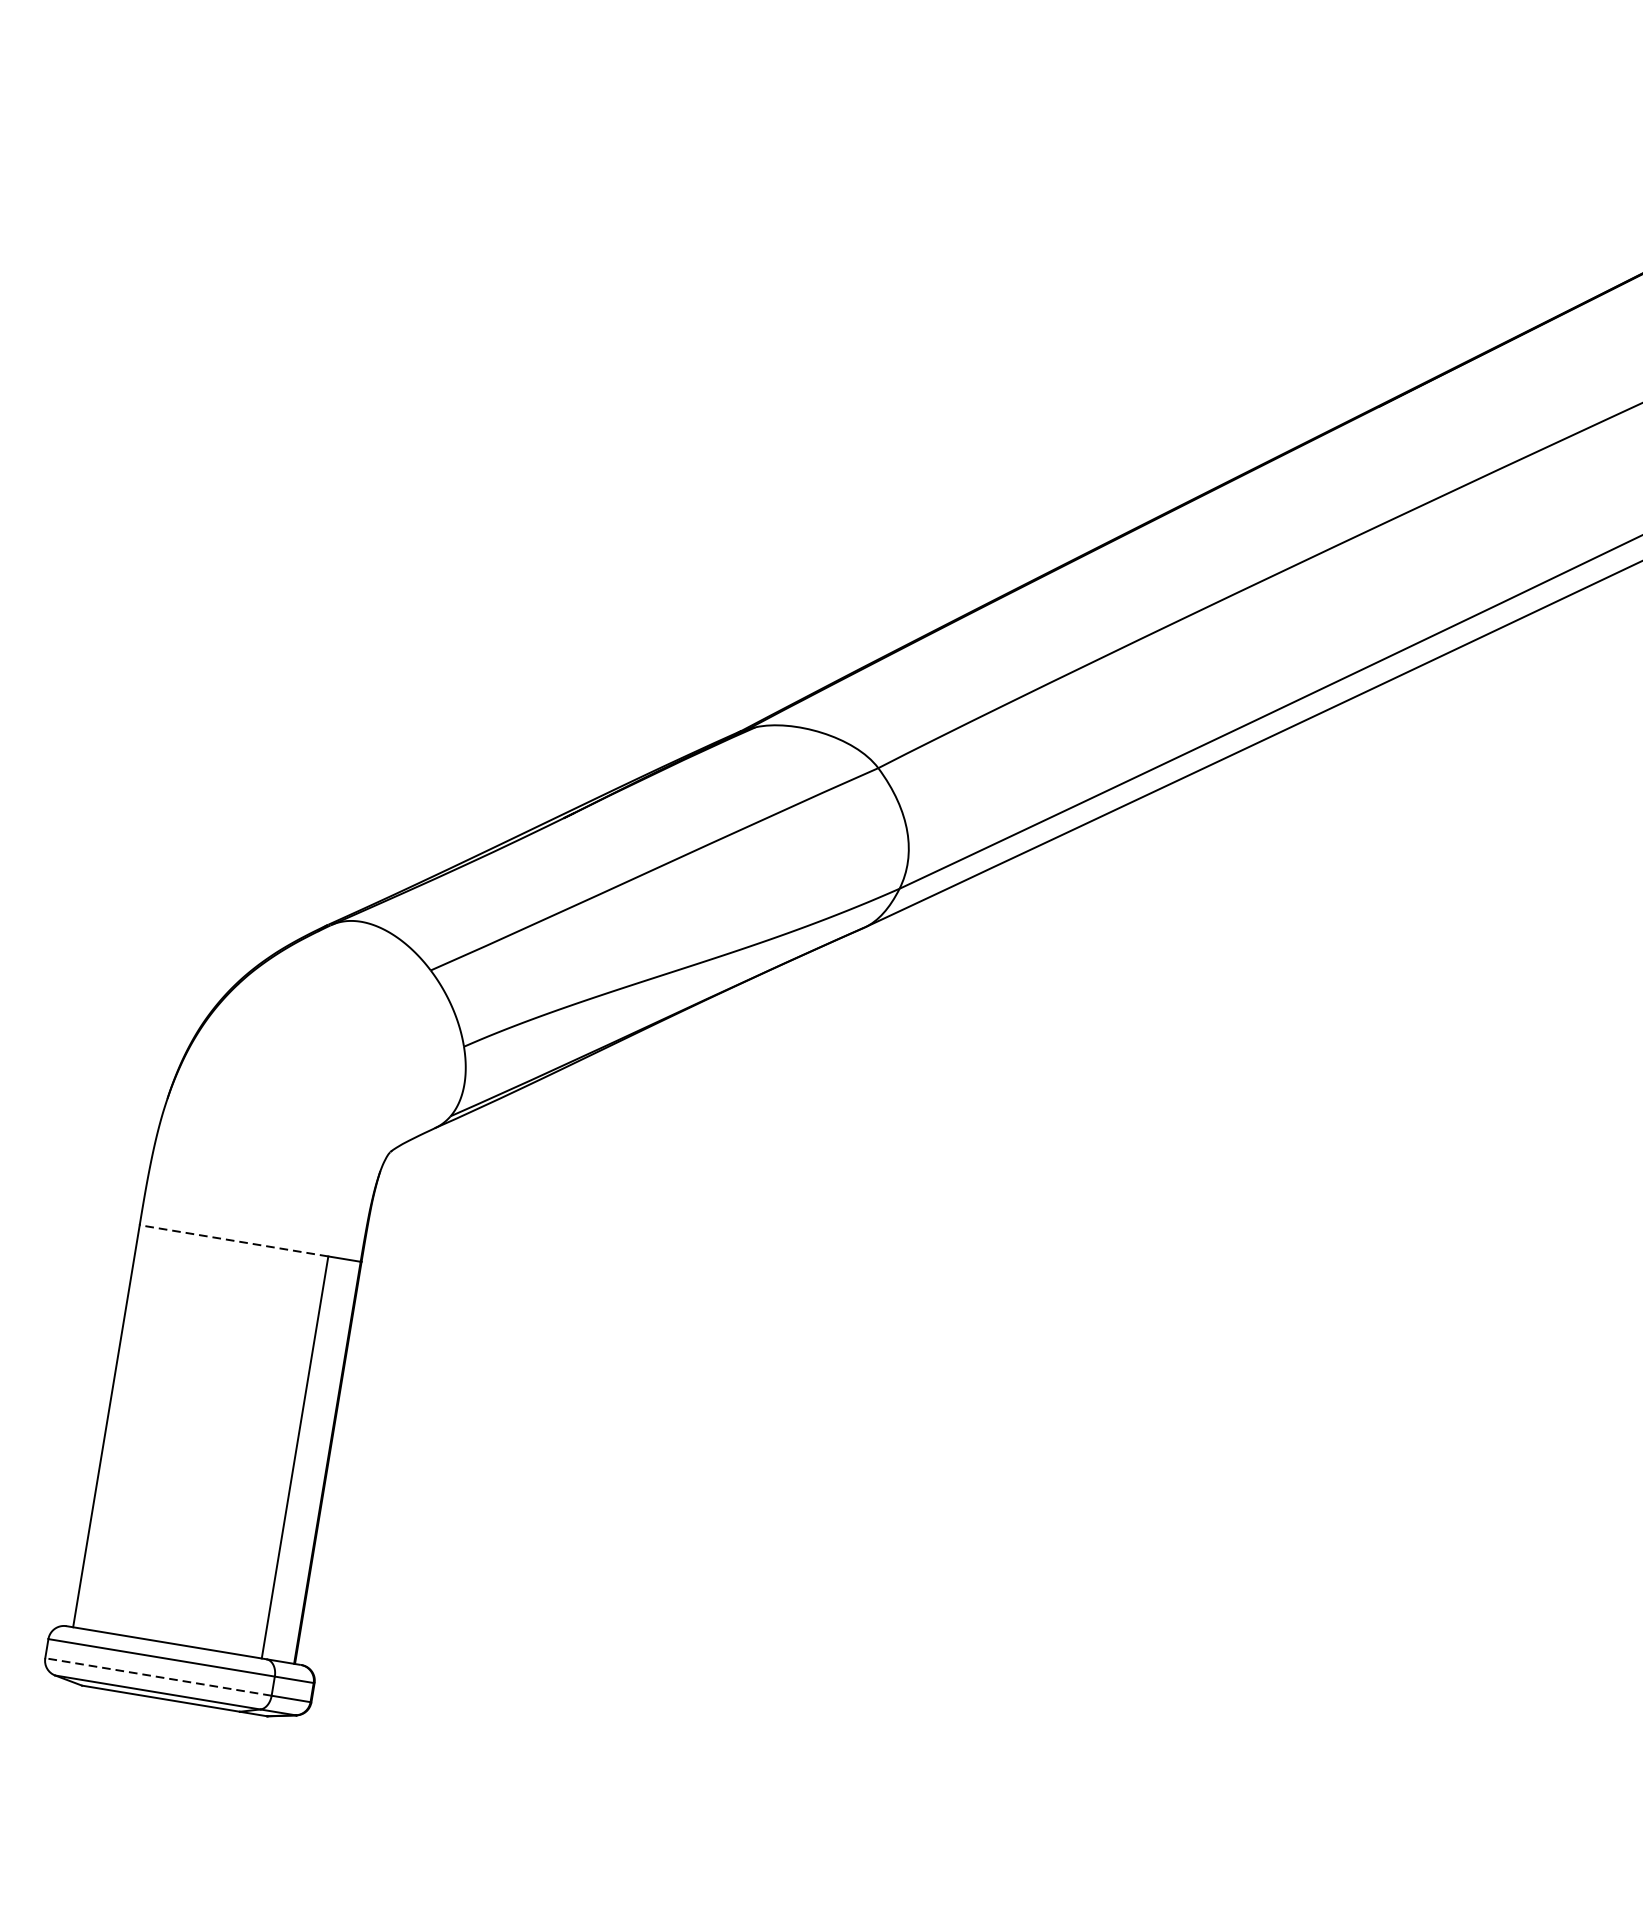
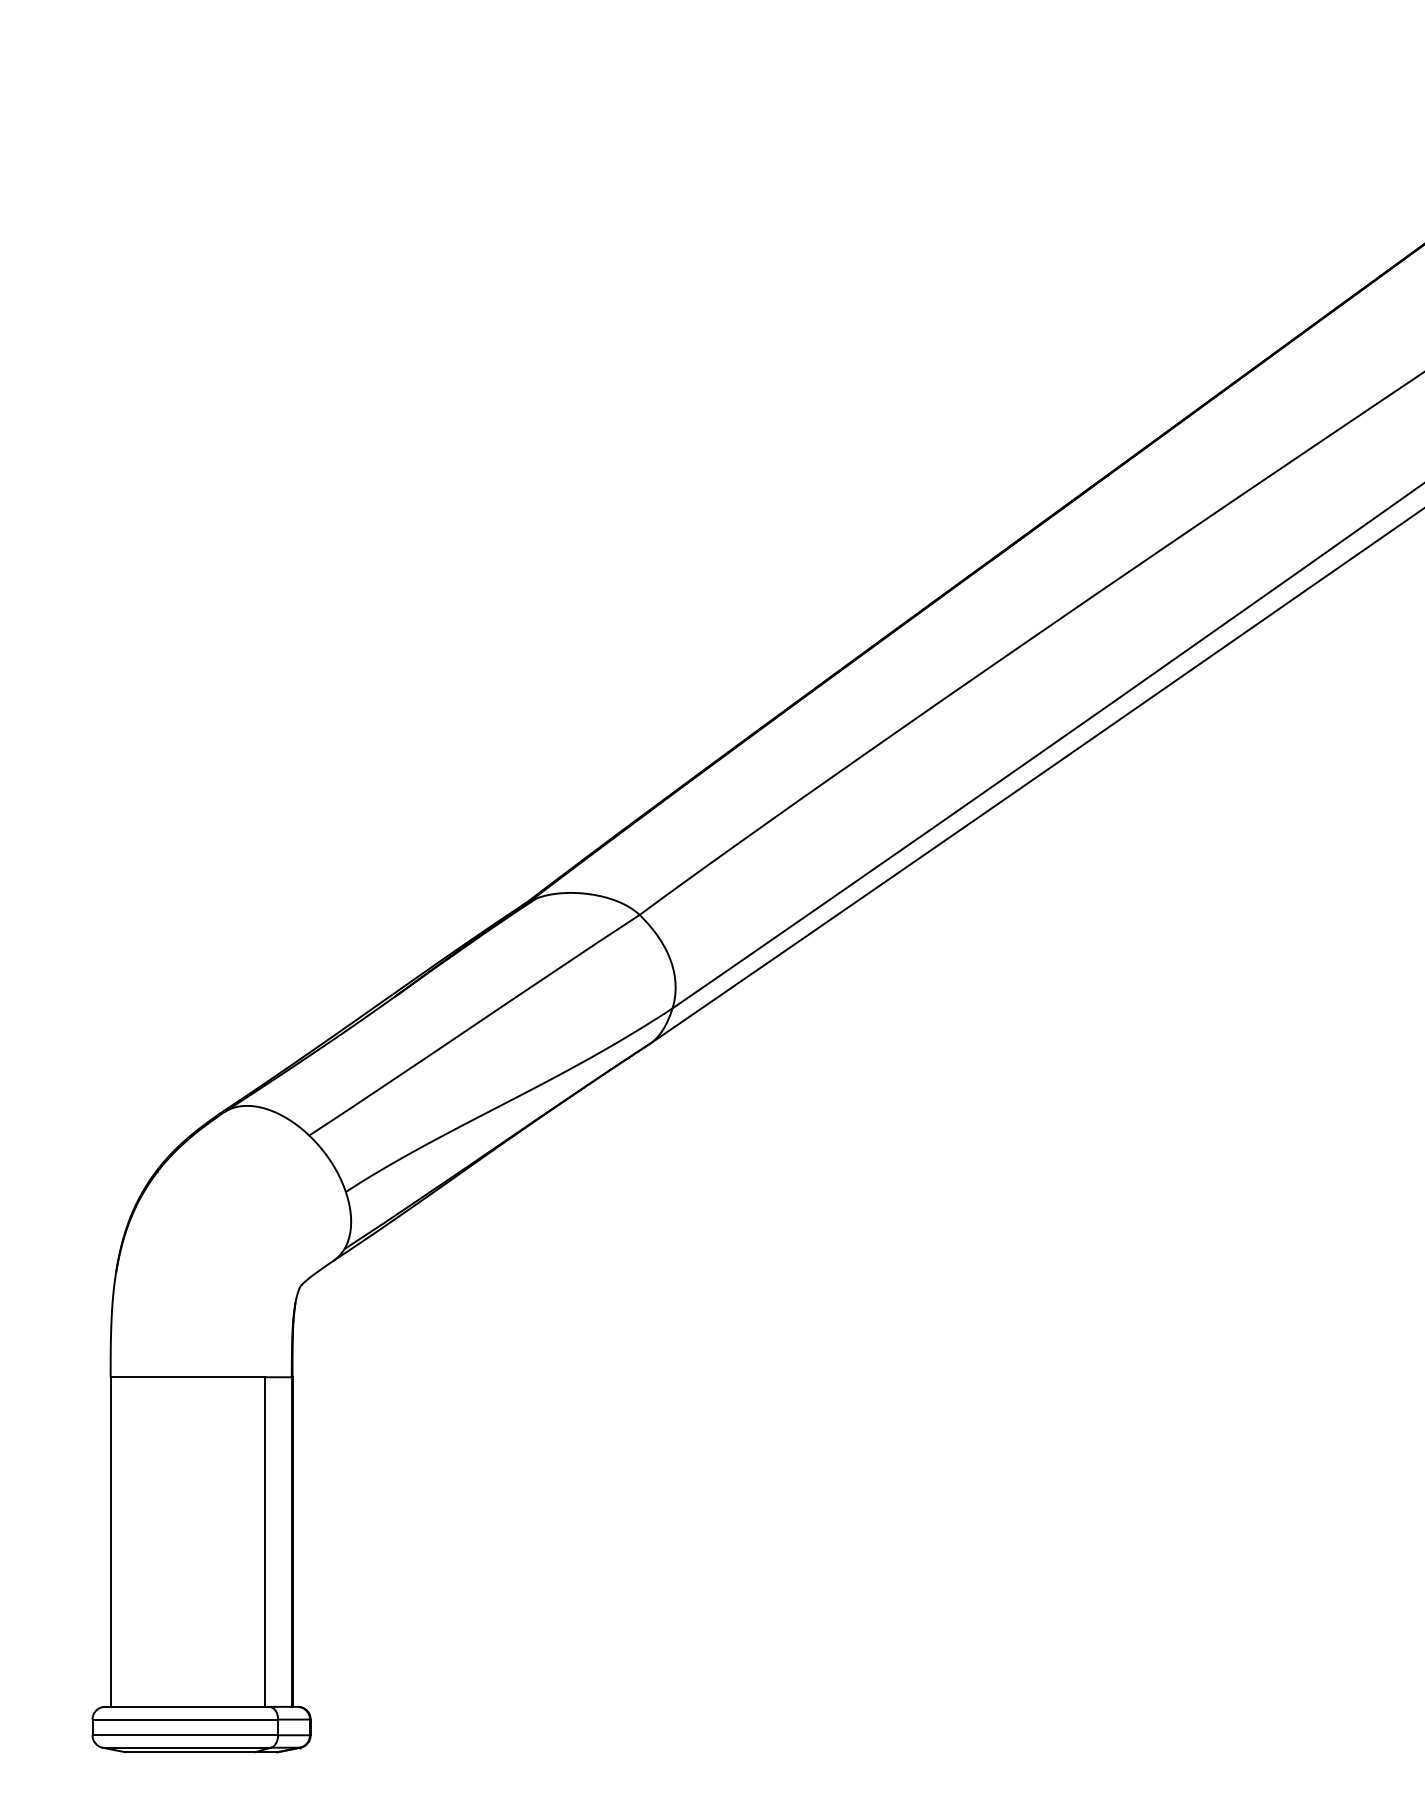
line: (233, 1241) -> (187, 1377), dashed -> solid
line: (158, 1677) -> (185, 1735), dashed -> solid

